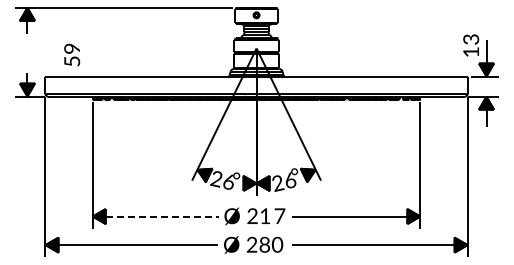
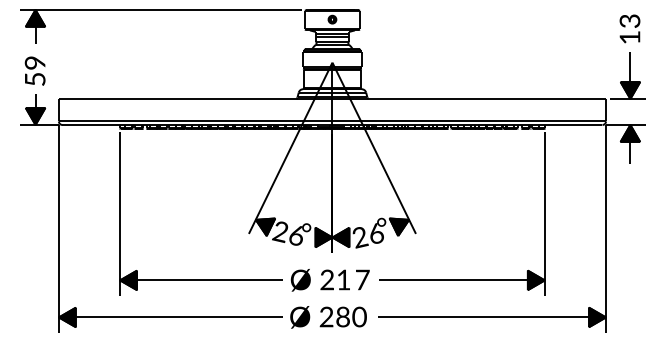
text: (471, 45) -> (630, 28), moved
text: (72, 54) -> (35, 70), moved
line: (162, 216) -> (210, 280), dashed -> solid

